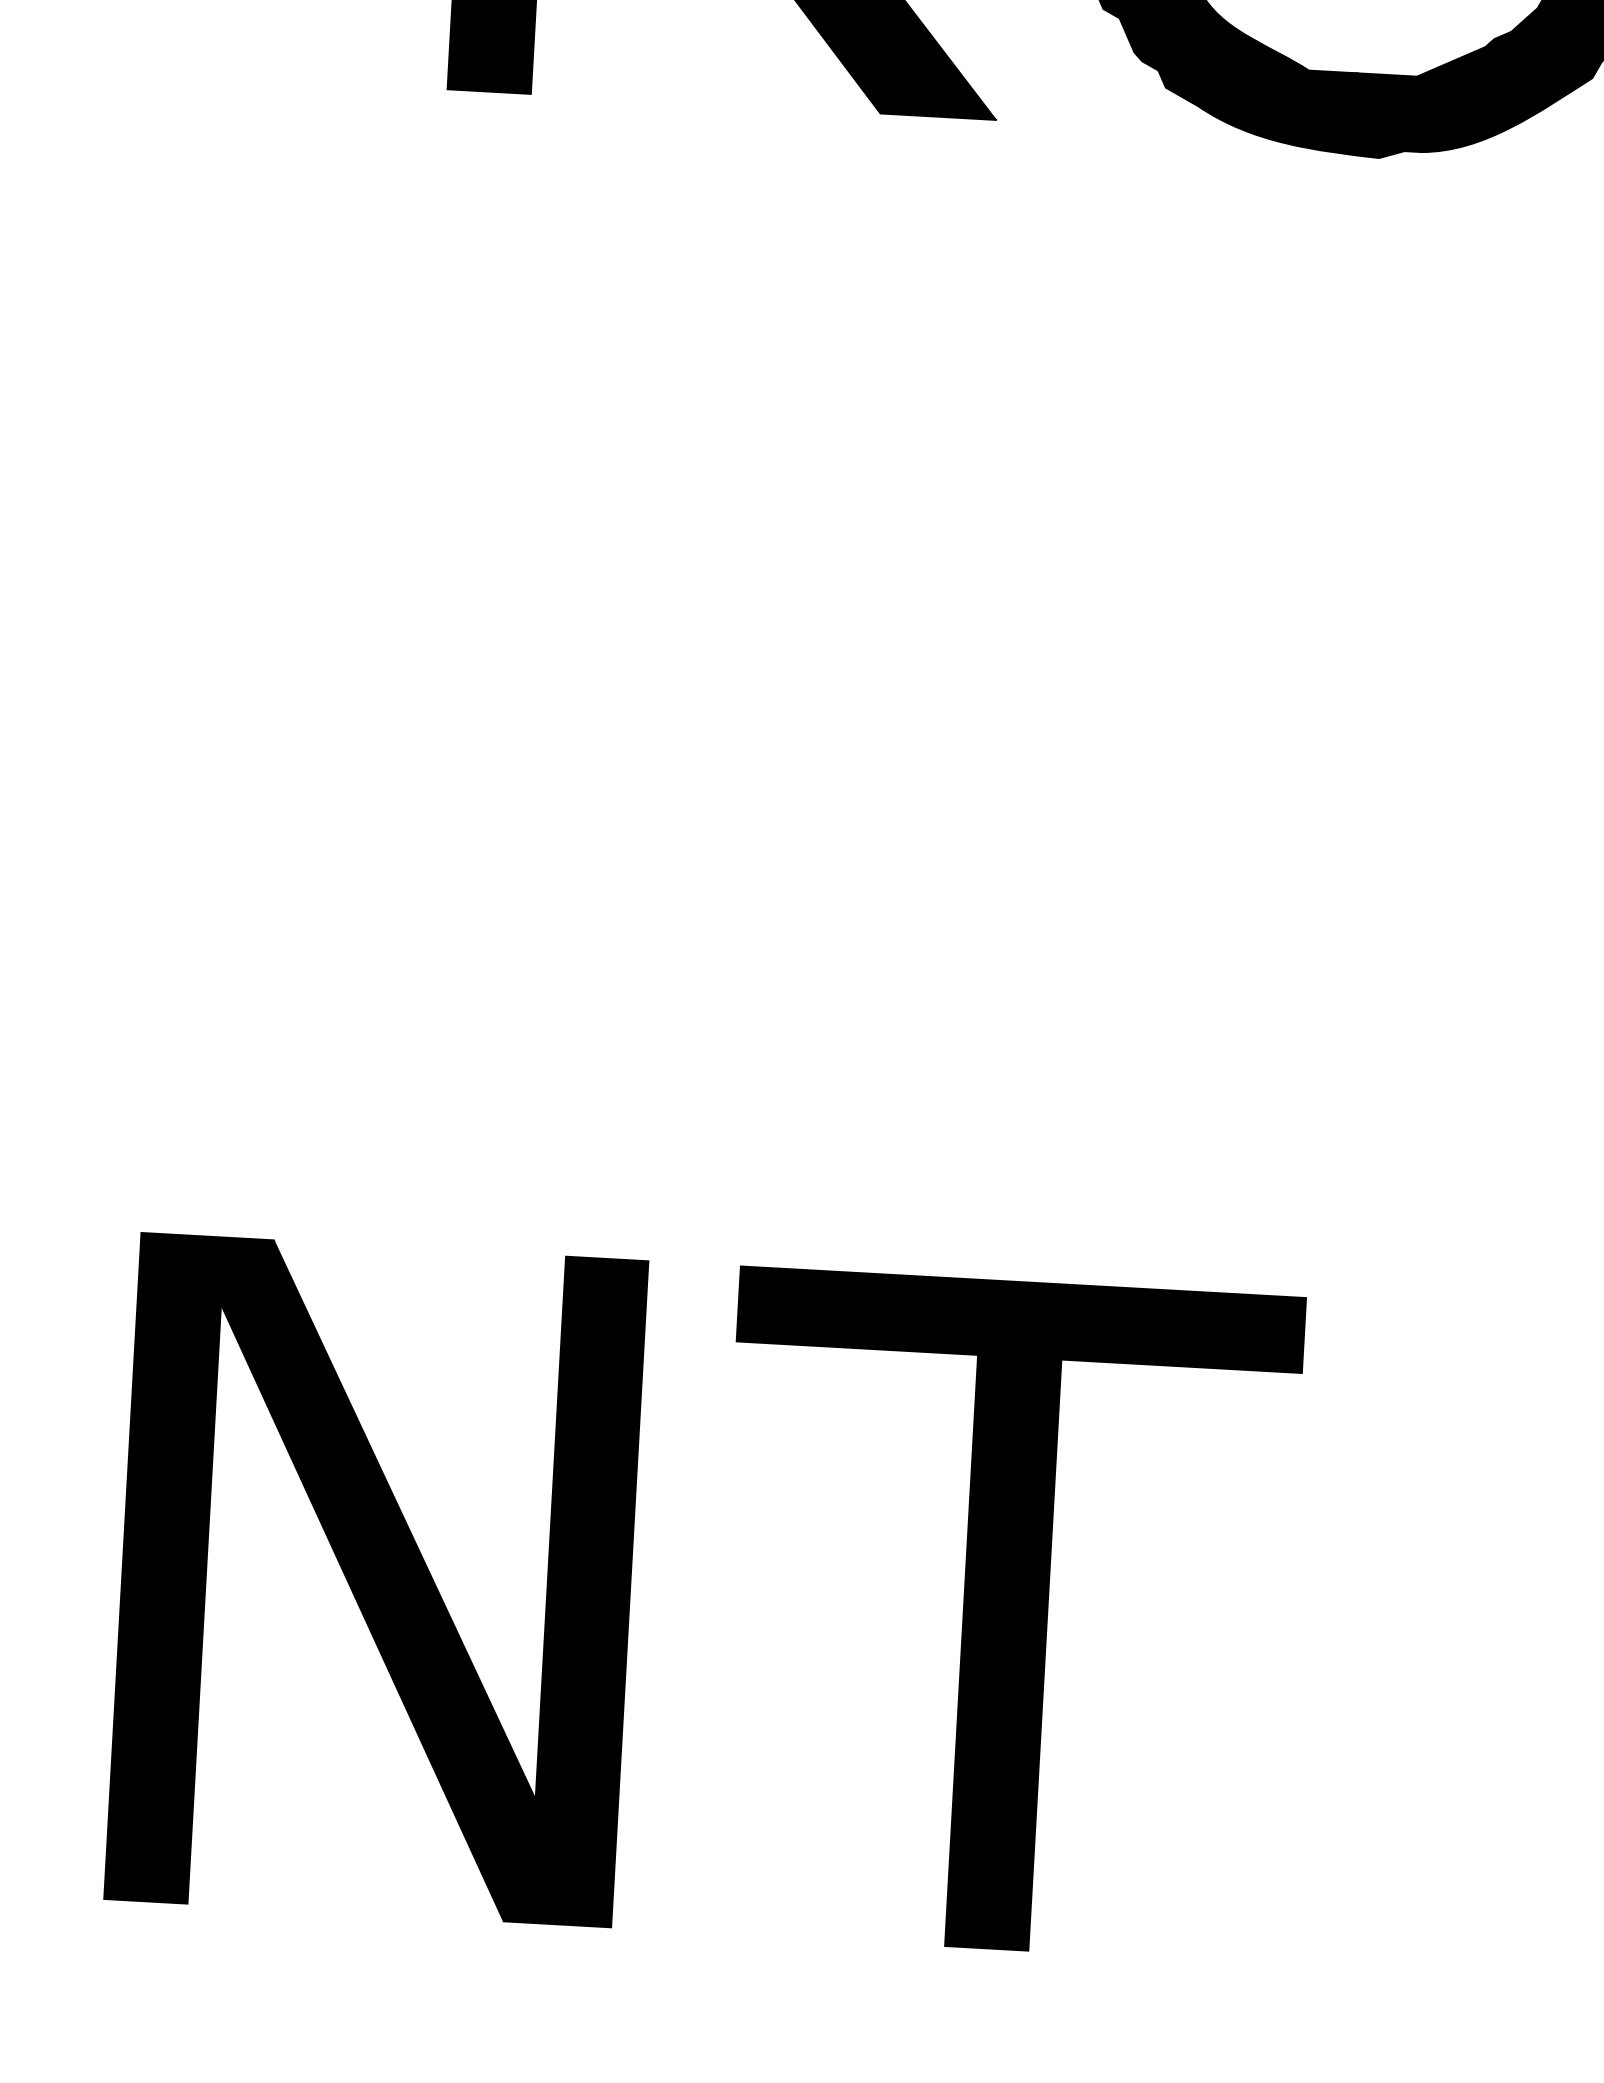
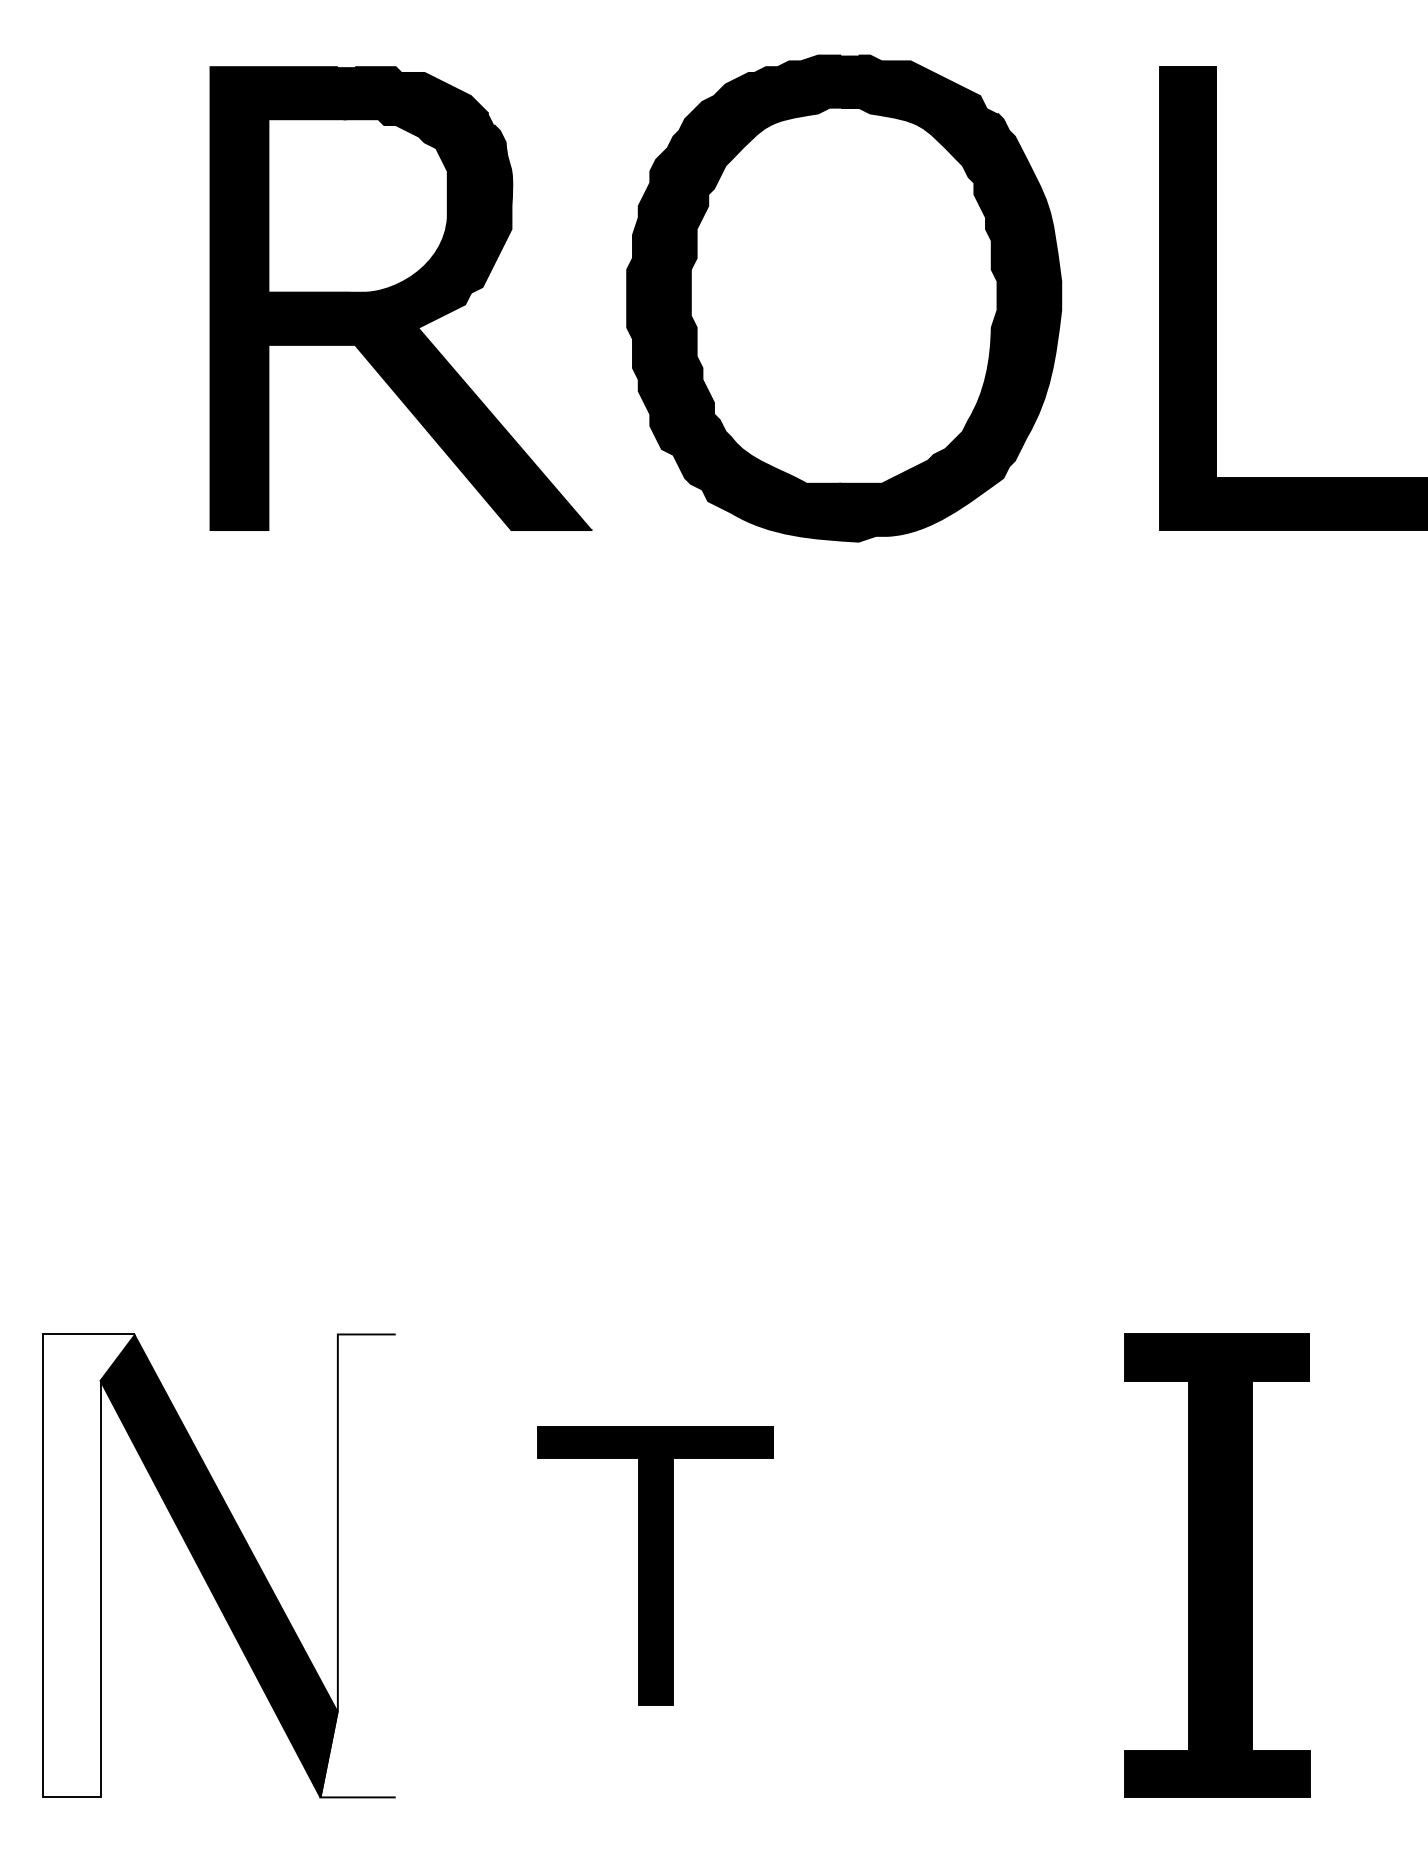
fill: (188, 1569) -> (88, 1565), removed
fill: (575, 1590) -> (357, 1565), removed
part: (1004, 1614) -> (655, 1565), size x0.6

